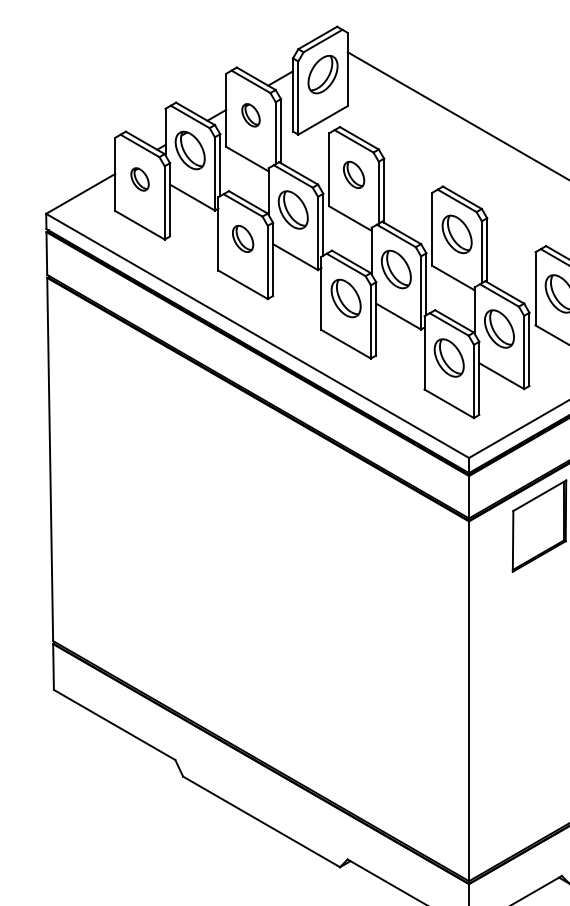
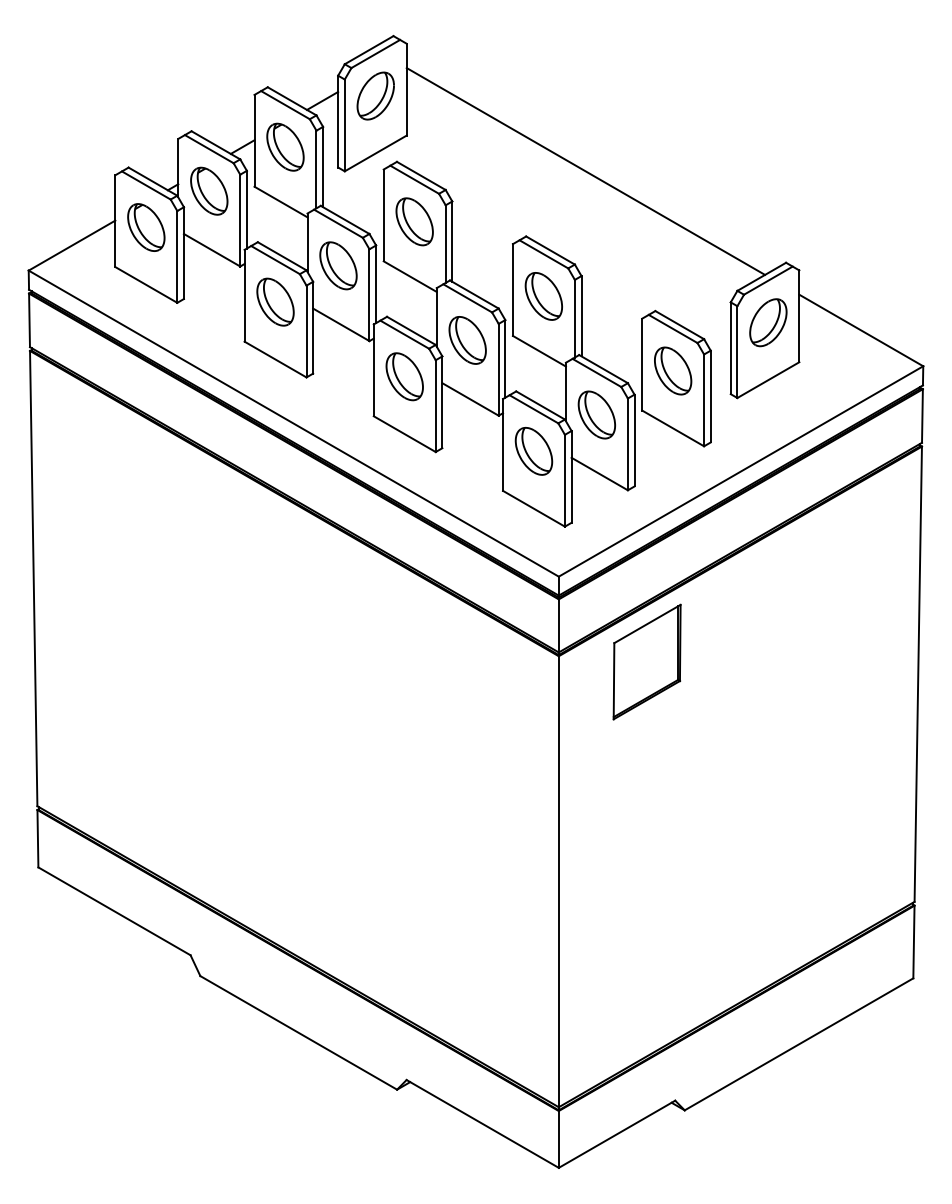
part: (251, 114) -> (285, 146), size x1.67
part: (353, 174) -> (414, 221), size x1.43
part: (140, 179) -> (146, 227), size x1.67
part: (243, 238) -> (275, 301), size x1.43

